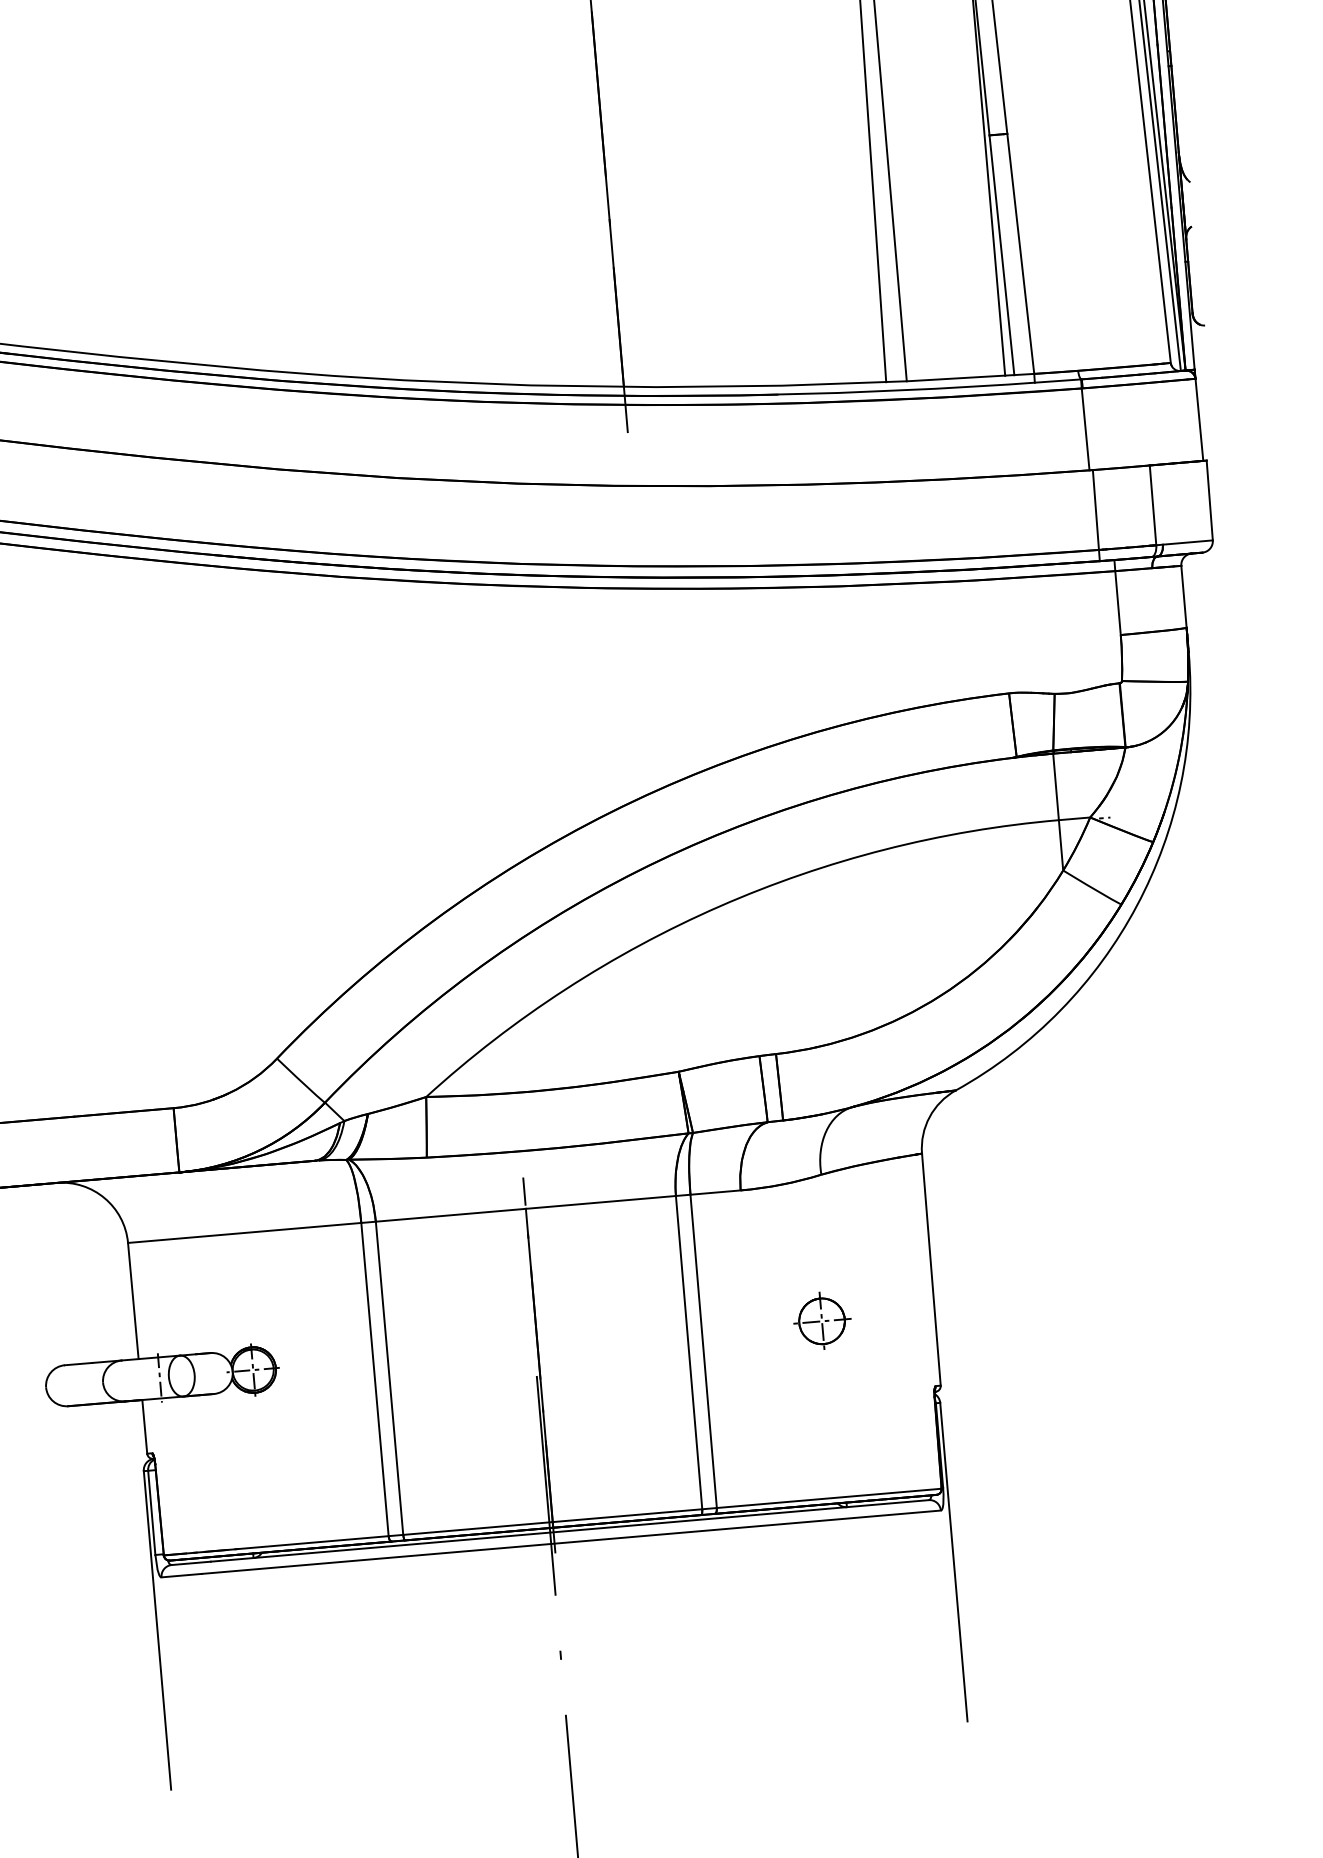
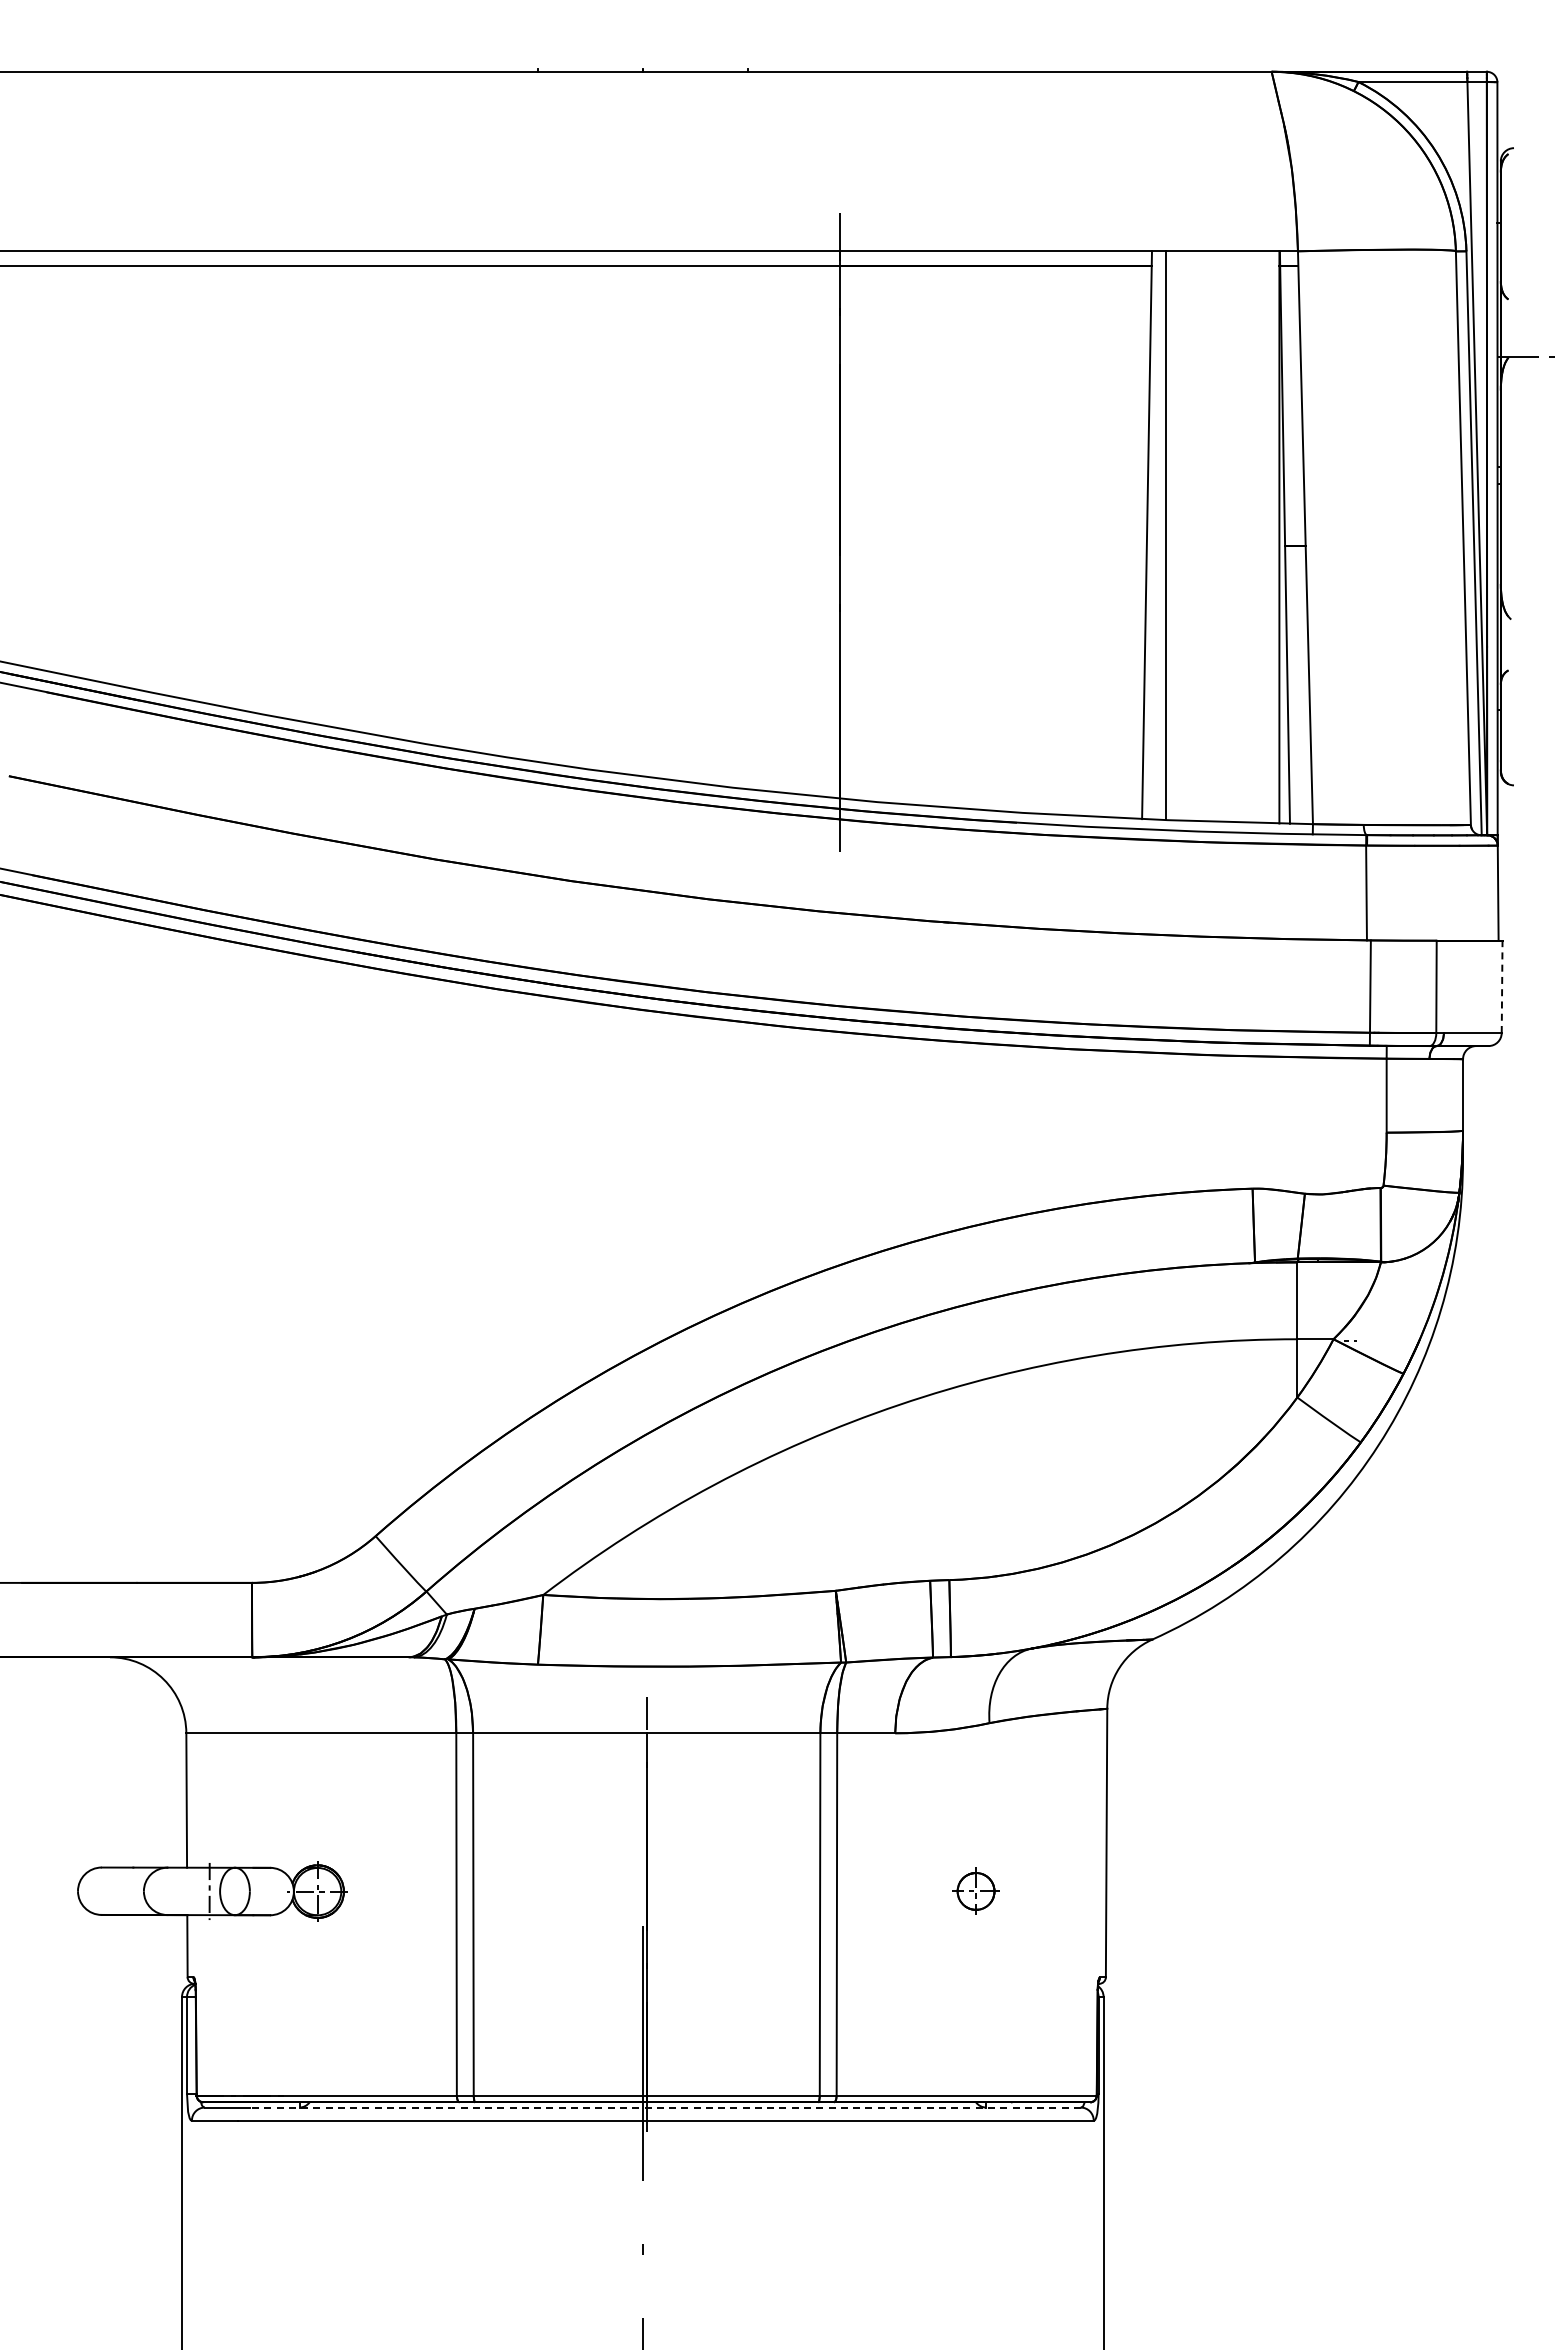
line: (1210, 500) -> (1502, 986), solid -> dashed
part: (822, 1320) -> (976, 1890), size x0.7
line: (568, 1530) -> (664, 2107), solid -> dashed

